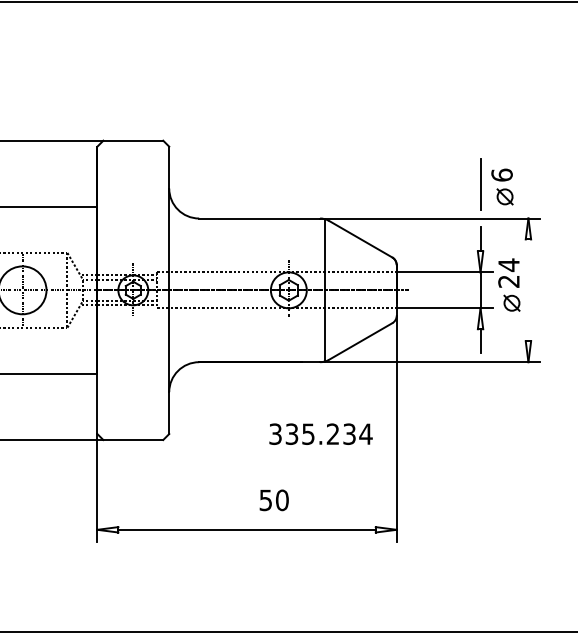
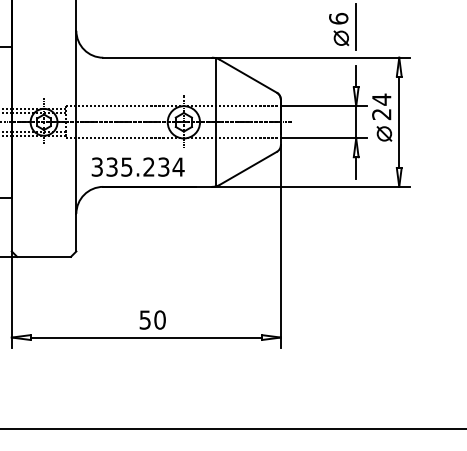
part: (502, 186) -> (339, 28), moved
line: (528, 290) -> (399, 122), added
text: (320, 433) -> (137, 166), moved
text: (273, 500) -> (152, 320), moved

